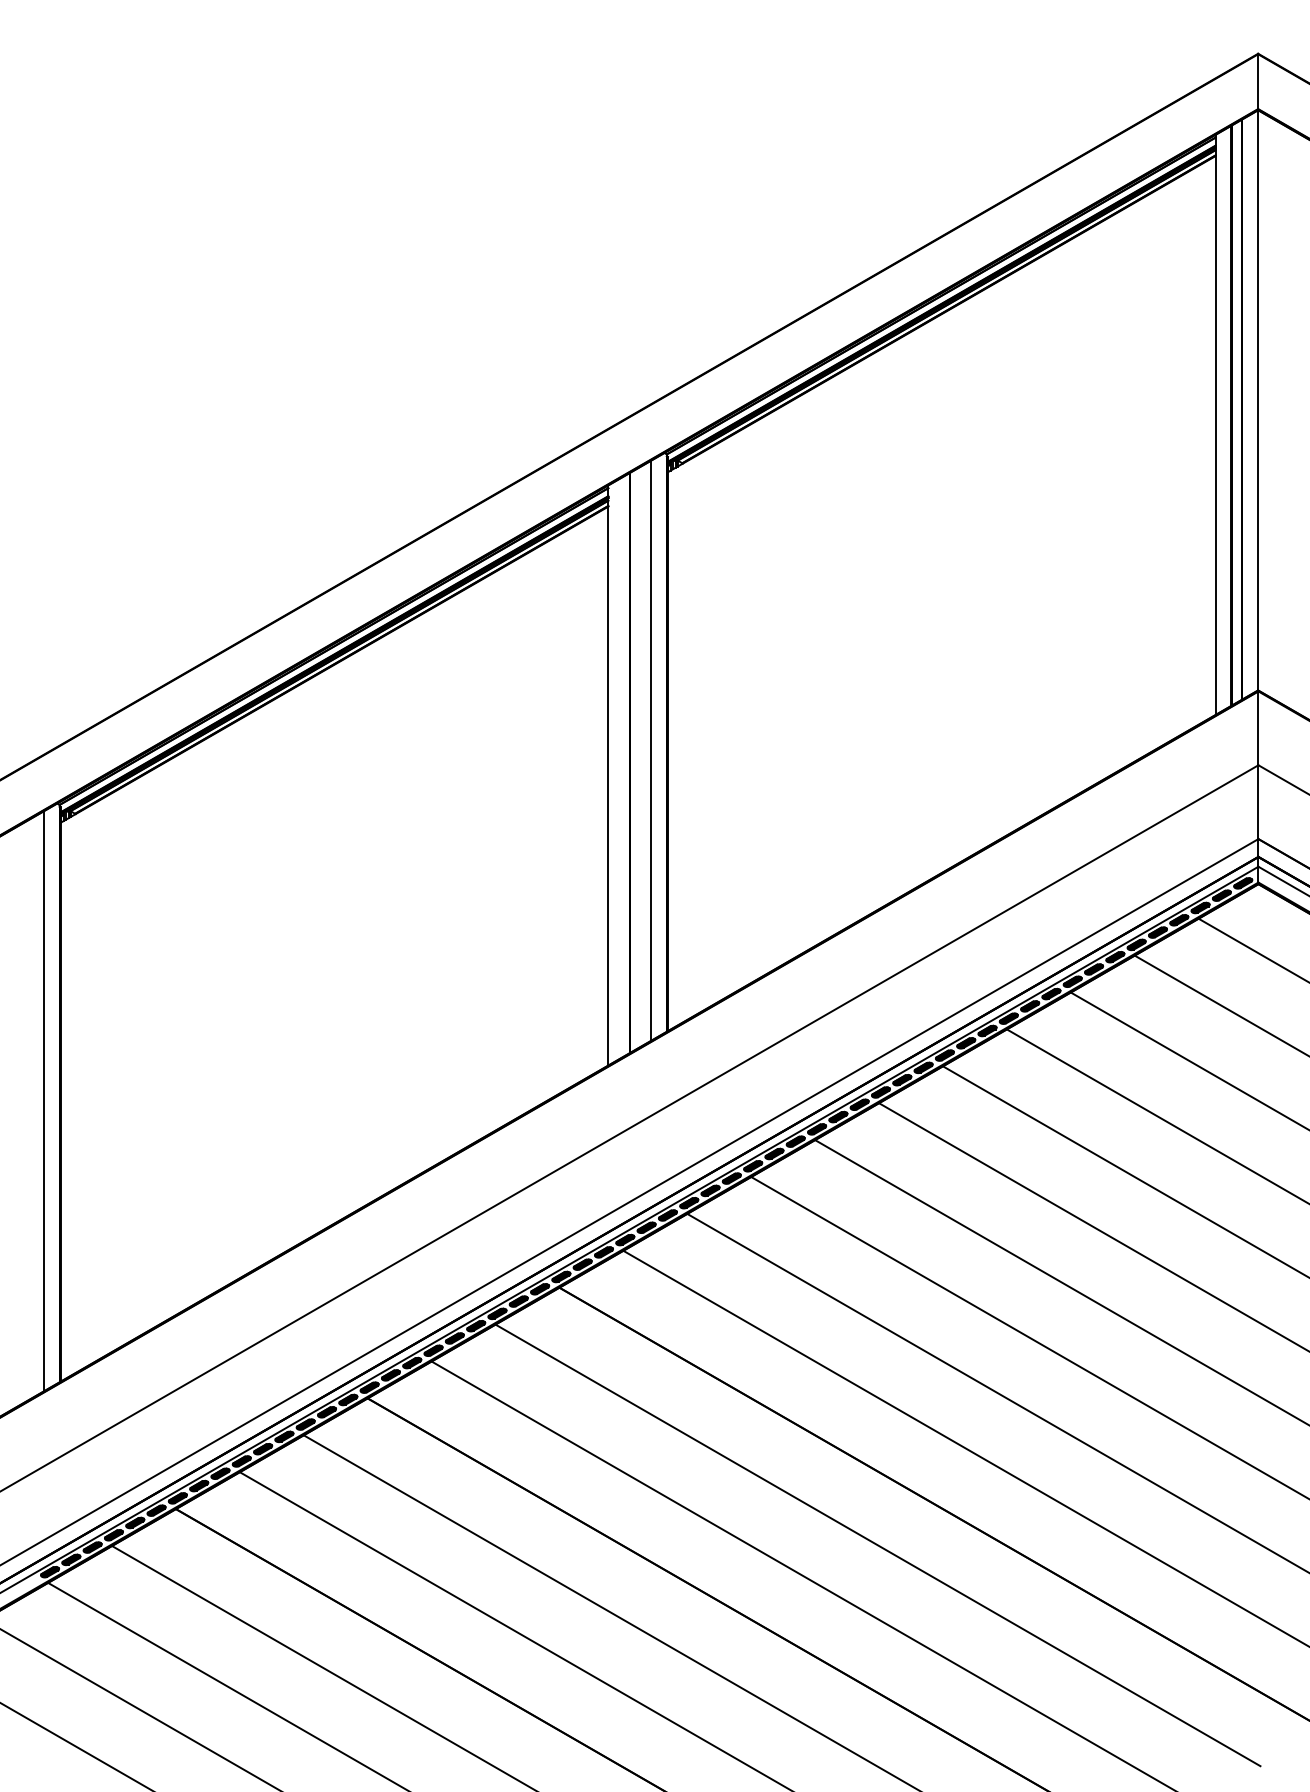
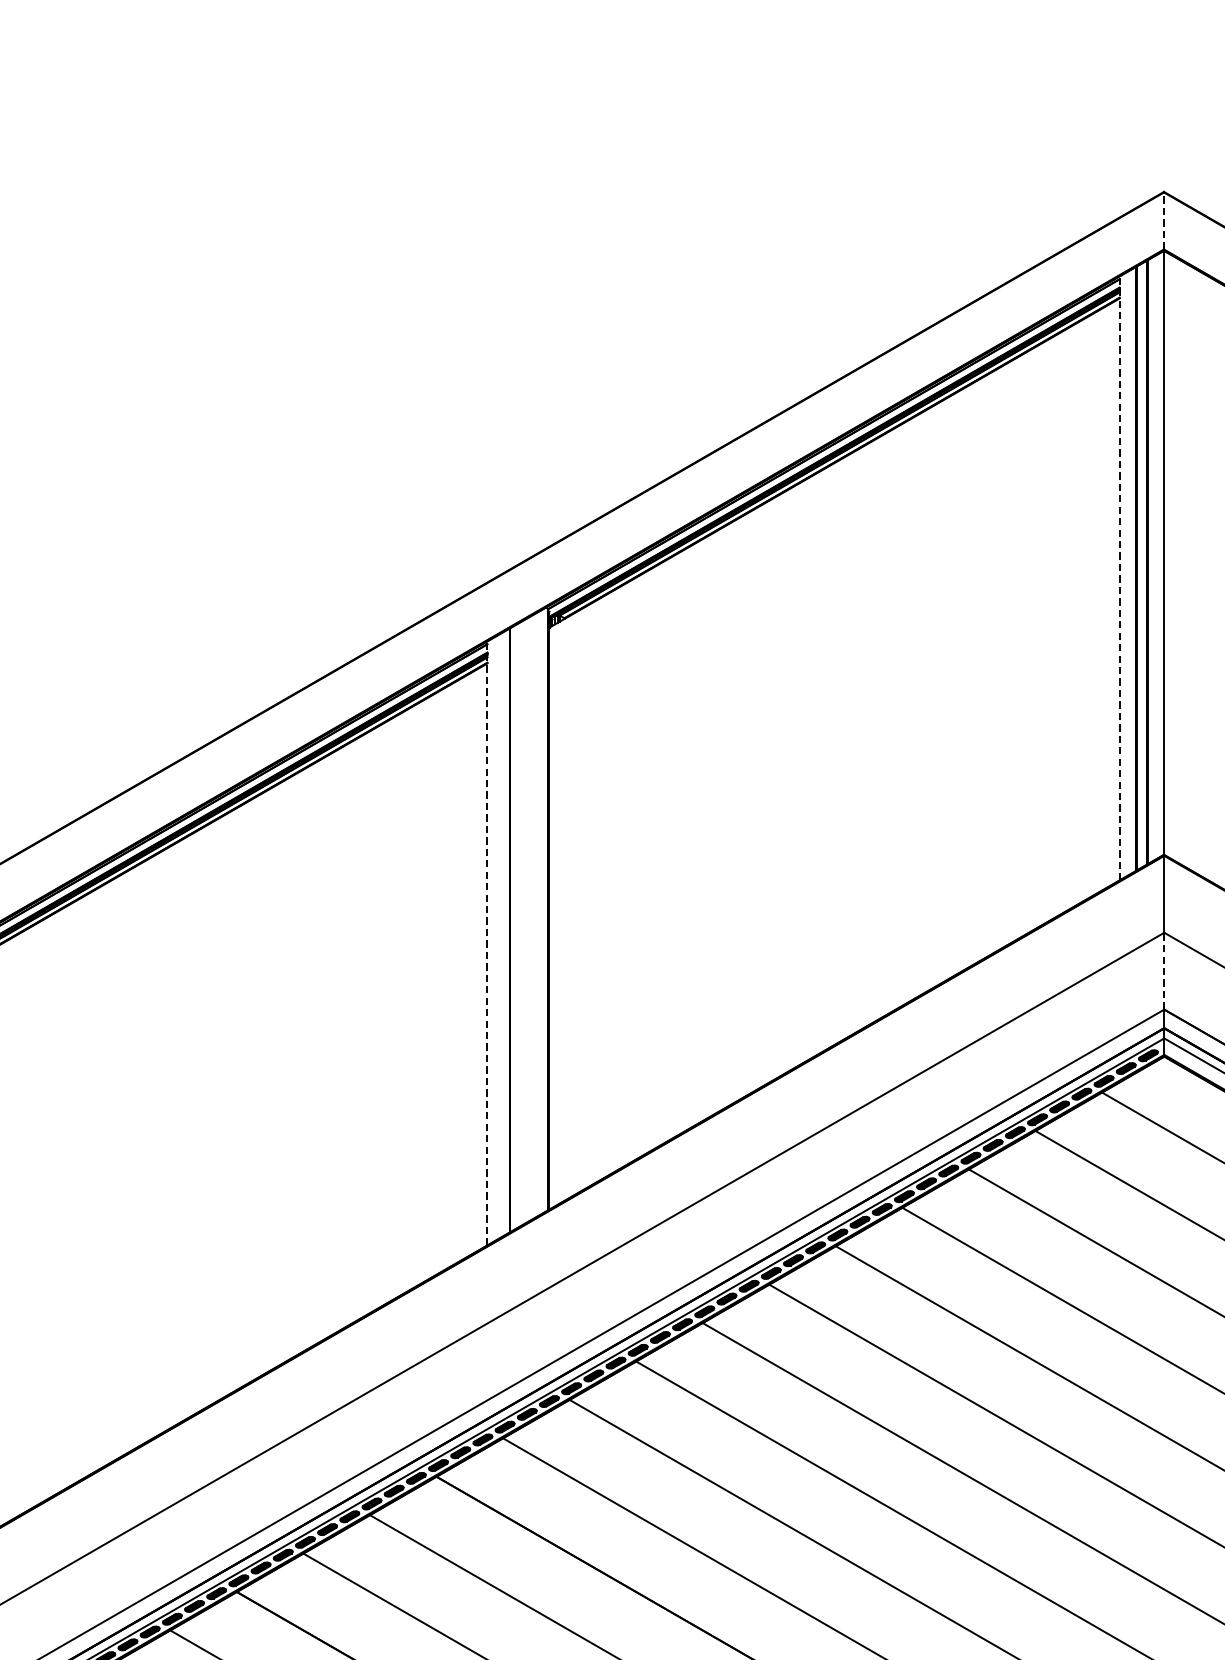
line: (1258, 81) -> (1164, 220), solid -> dashed
line: (1215, 424) -> (1119, 577), solid -> dashed
line: (650, 750) -> (531, 917), removed
line: (608, 774) -> (487, 942), solid -> dashed
line: (1258, 802) -> (1164, 971), solid -> dashed

